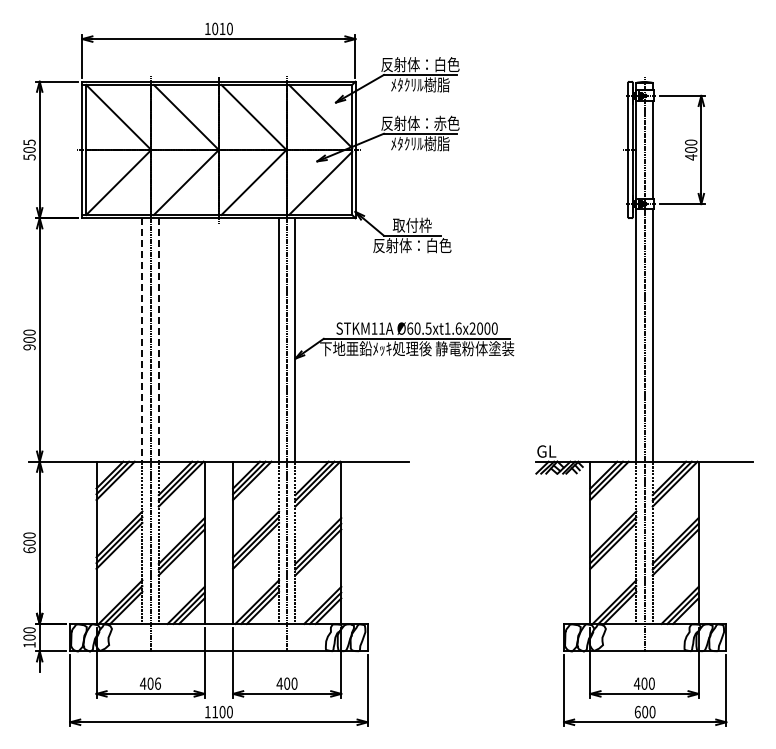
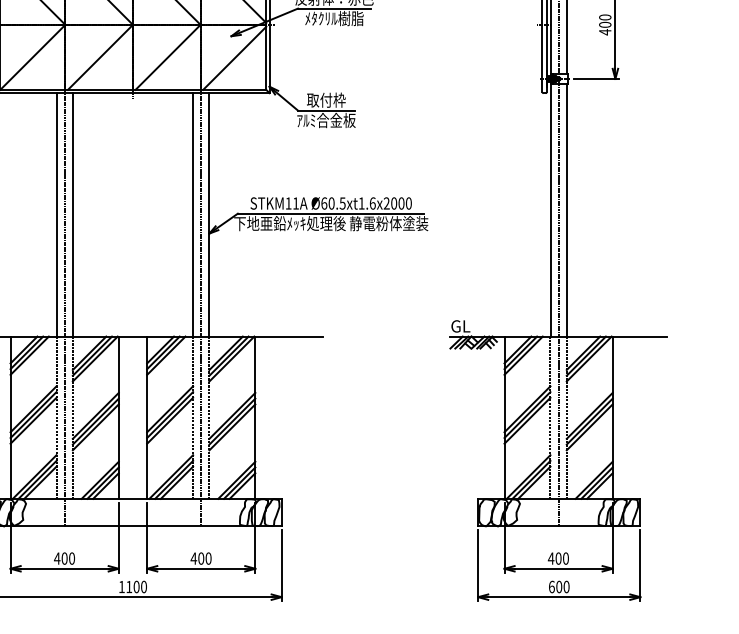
text: (412, 245) -> (326, 120), 反射体：白色 -> ｱﾙﾐ合金板
line: (142, 340) -> (56, 215), dashed -> solid
line: (158, 340) -> (72, 215), dashed -> solid
text: (157, 683) -> (71, 558), 406 -> 400

